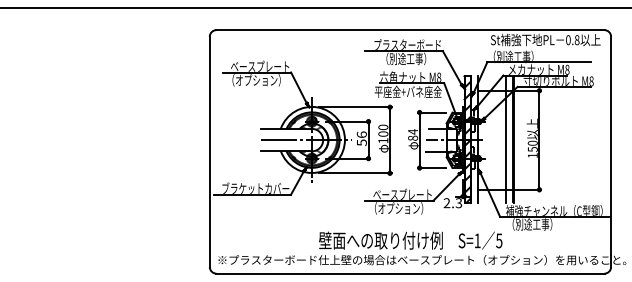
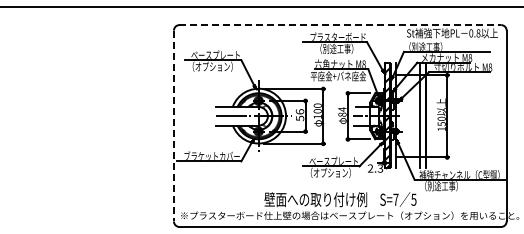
line: (410, 30) -> (340, 25), solid -> dashed
line: (209, 152) -> (173, 126), solid -> dashed
text: (477, 240) -> (395, 199), S=1 -> S=7

